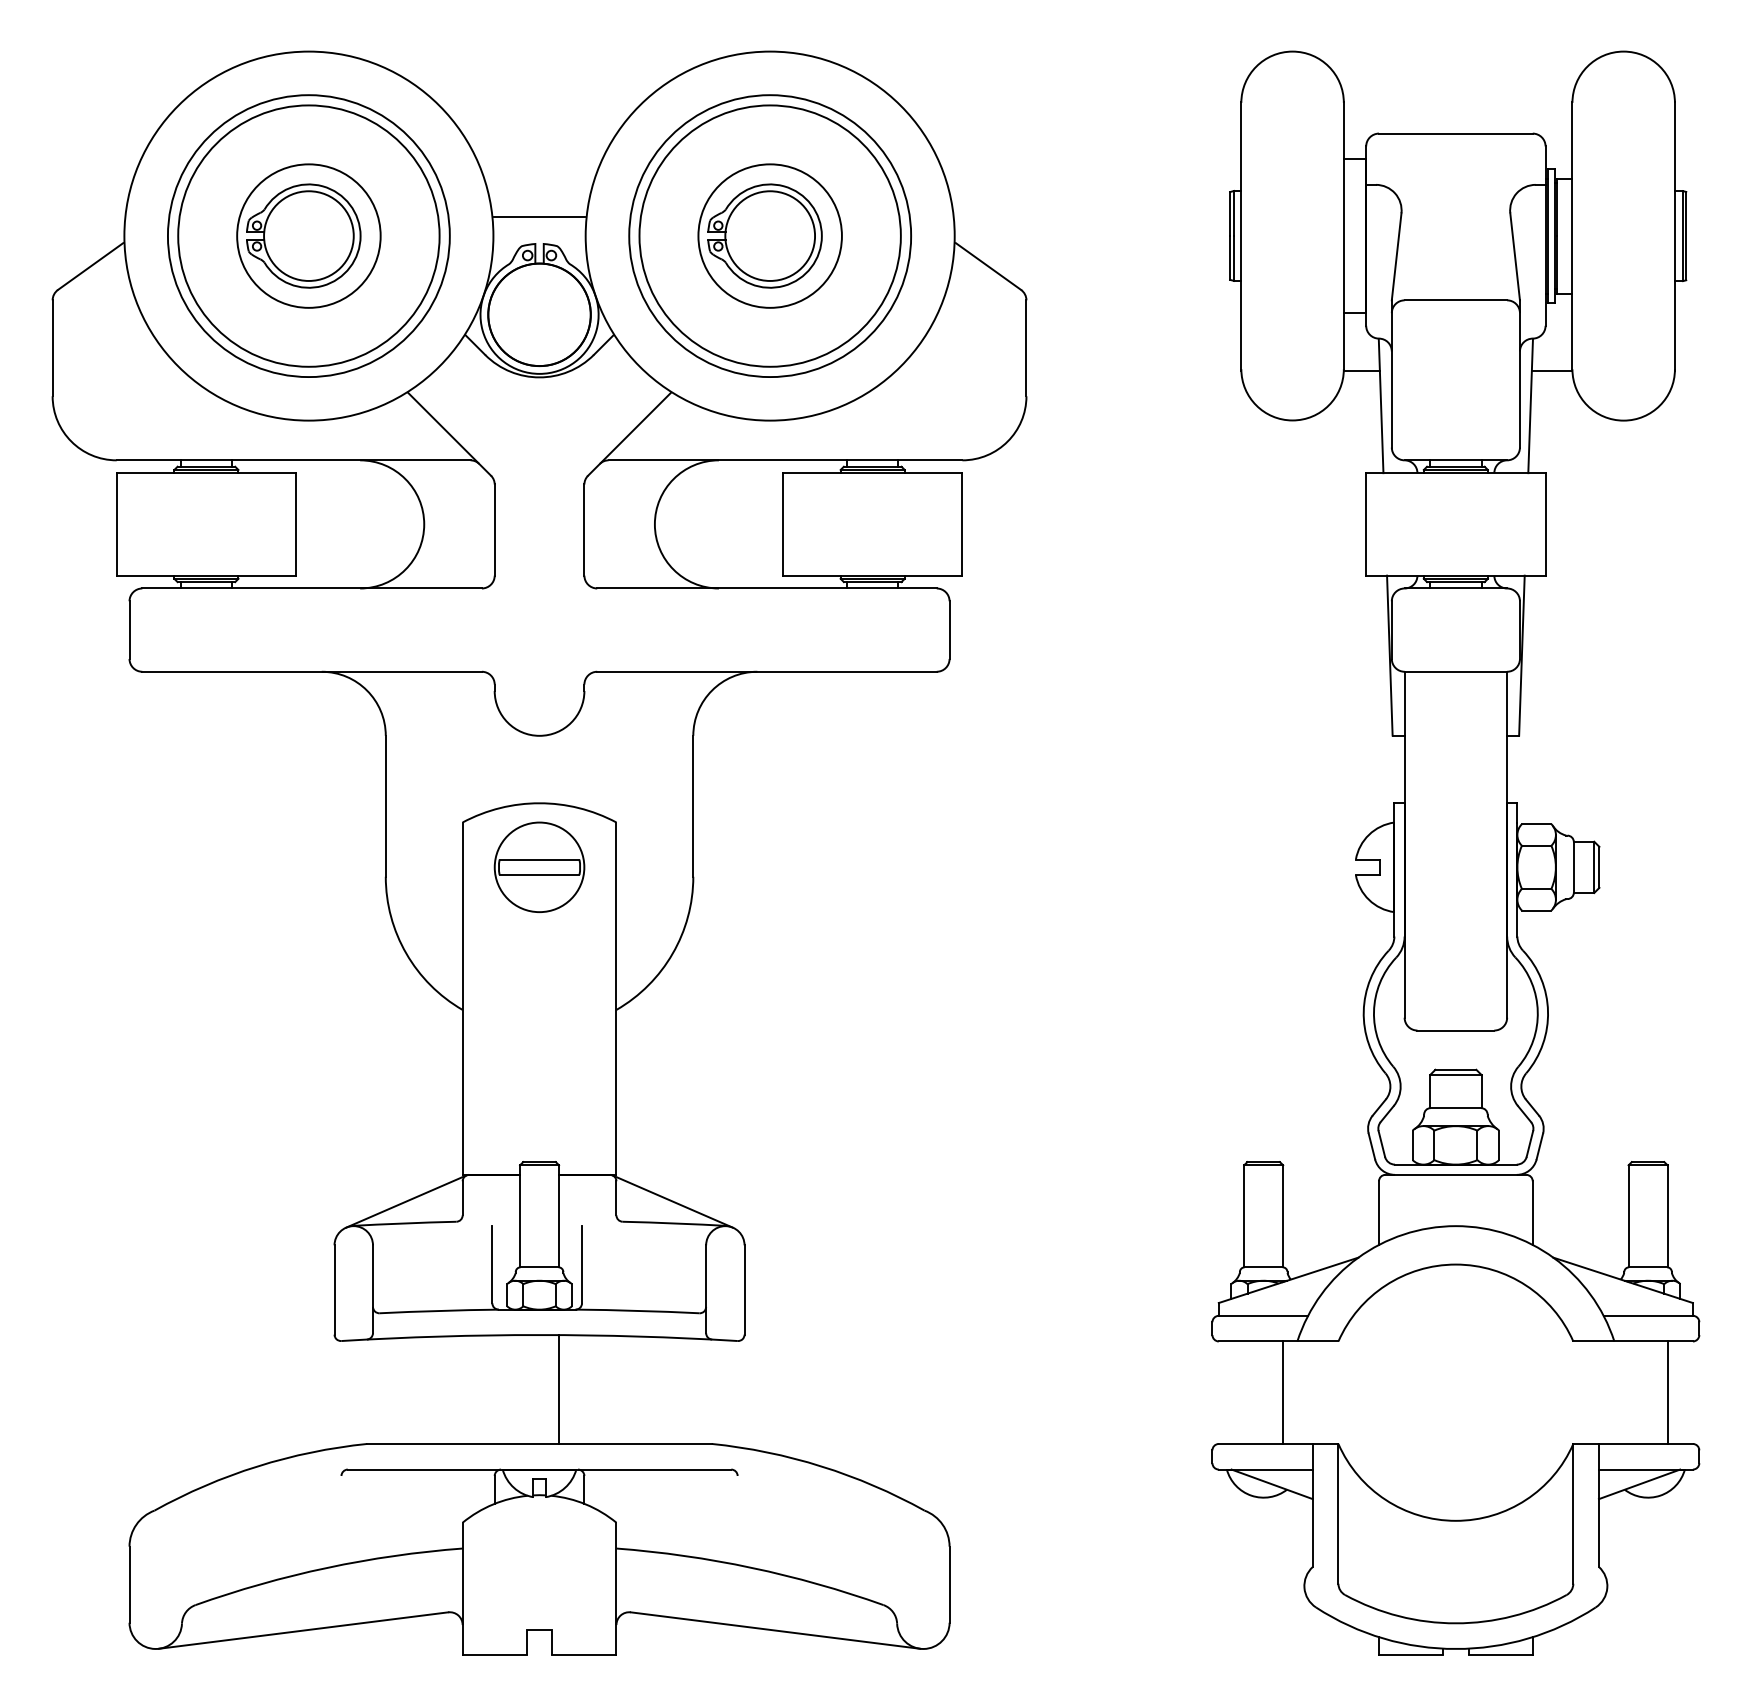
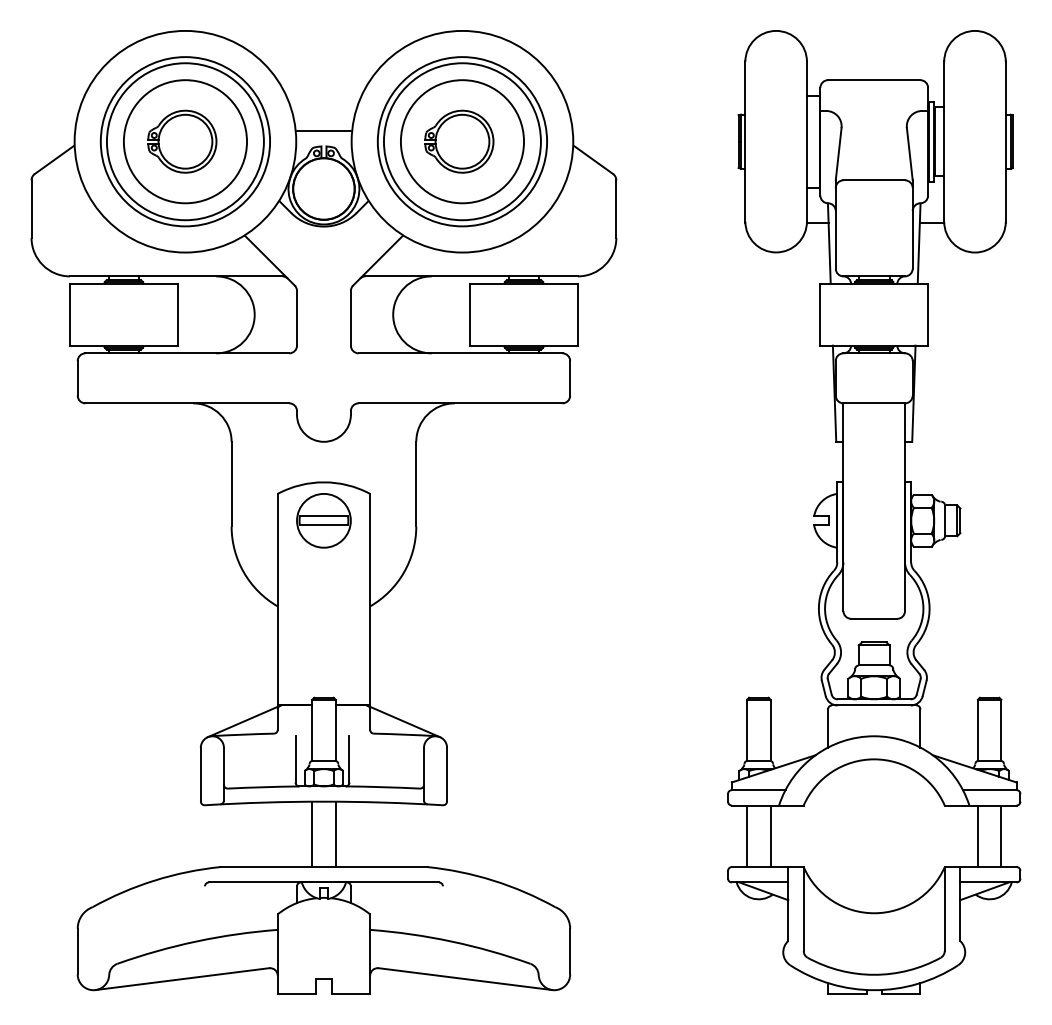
circle: (308, 235) -> (185, 141), size x1.43
circle: (770, 235) -> (462, 141), size x1.43
line: (520, 1389) -> (312, 834), added
line: (1244, 1393) -> (747, 836), added
line: (1627, 1393) -> (977, 836), added

